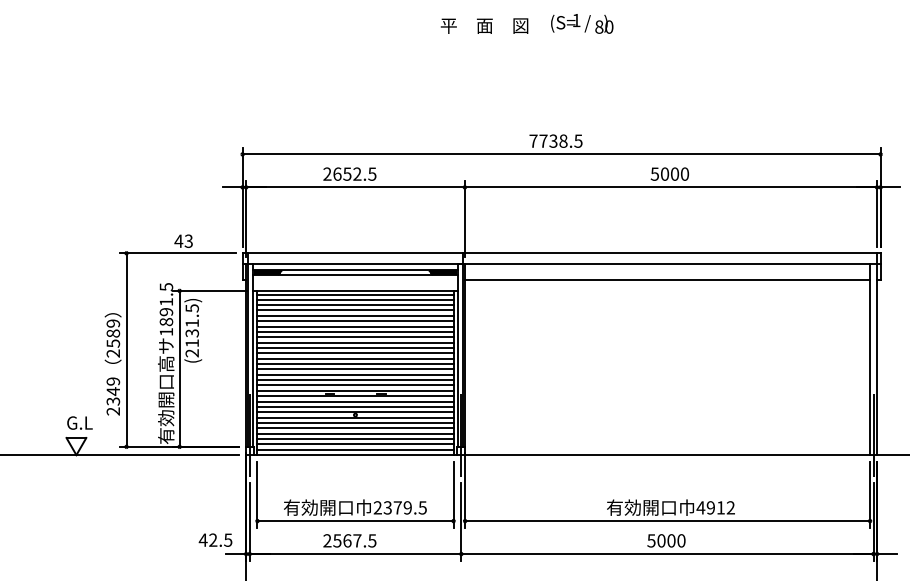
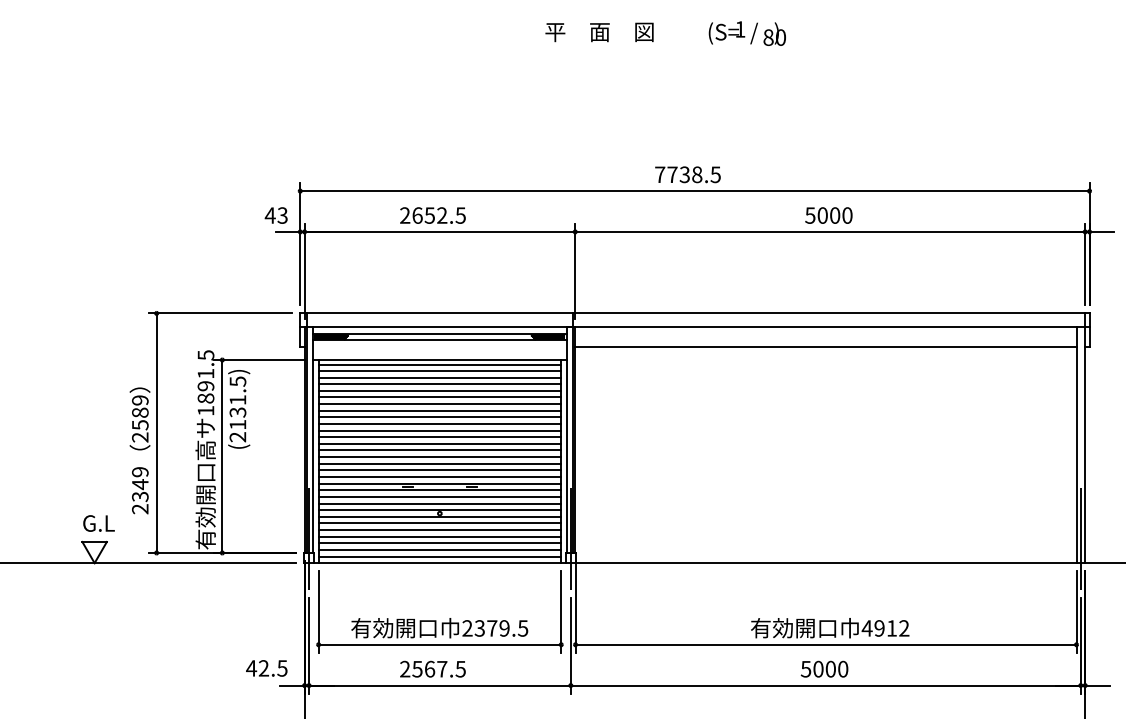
text: (581, 23) -> (746, 33), moved
text: (183, 241) -> (275, 215), moved

